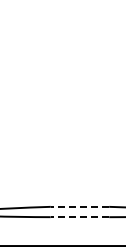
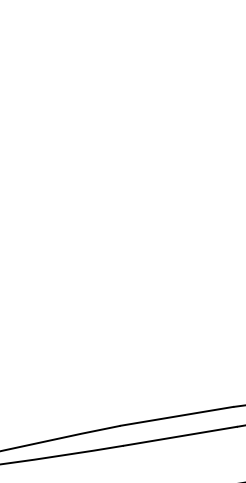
line: (79, 206) -> (175, 415), dashed -> solid
line: (79, 217) -> (179, 437), dashed -> solid

